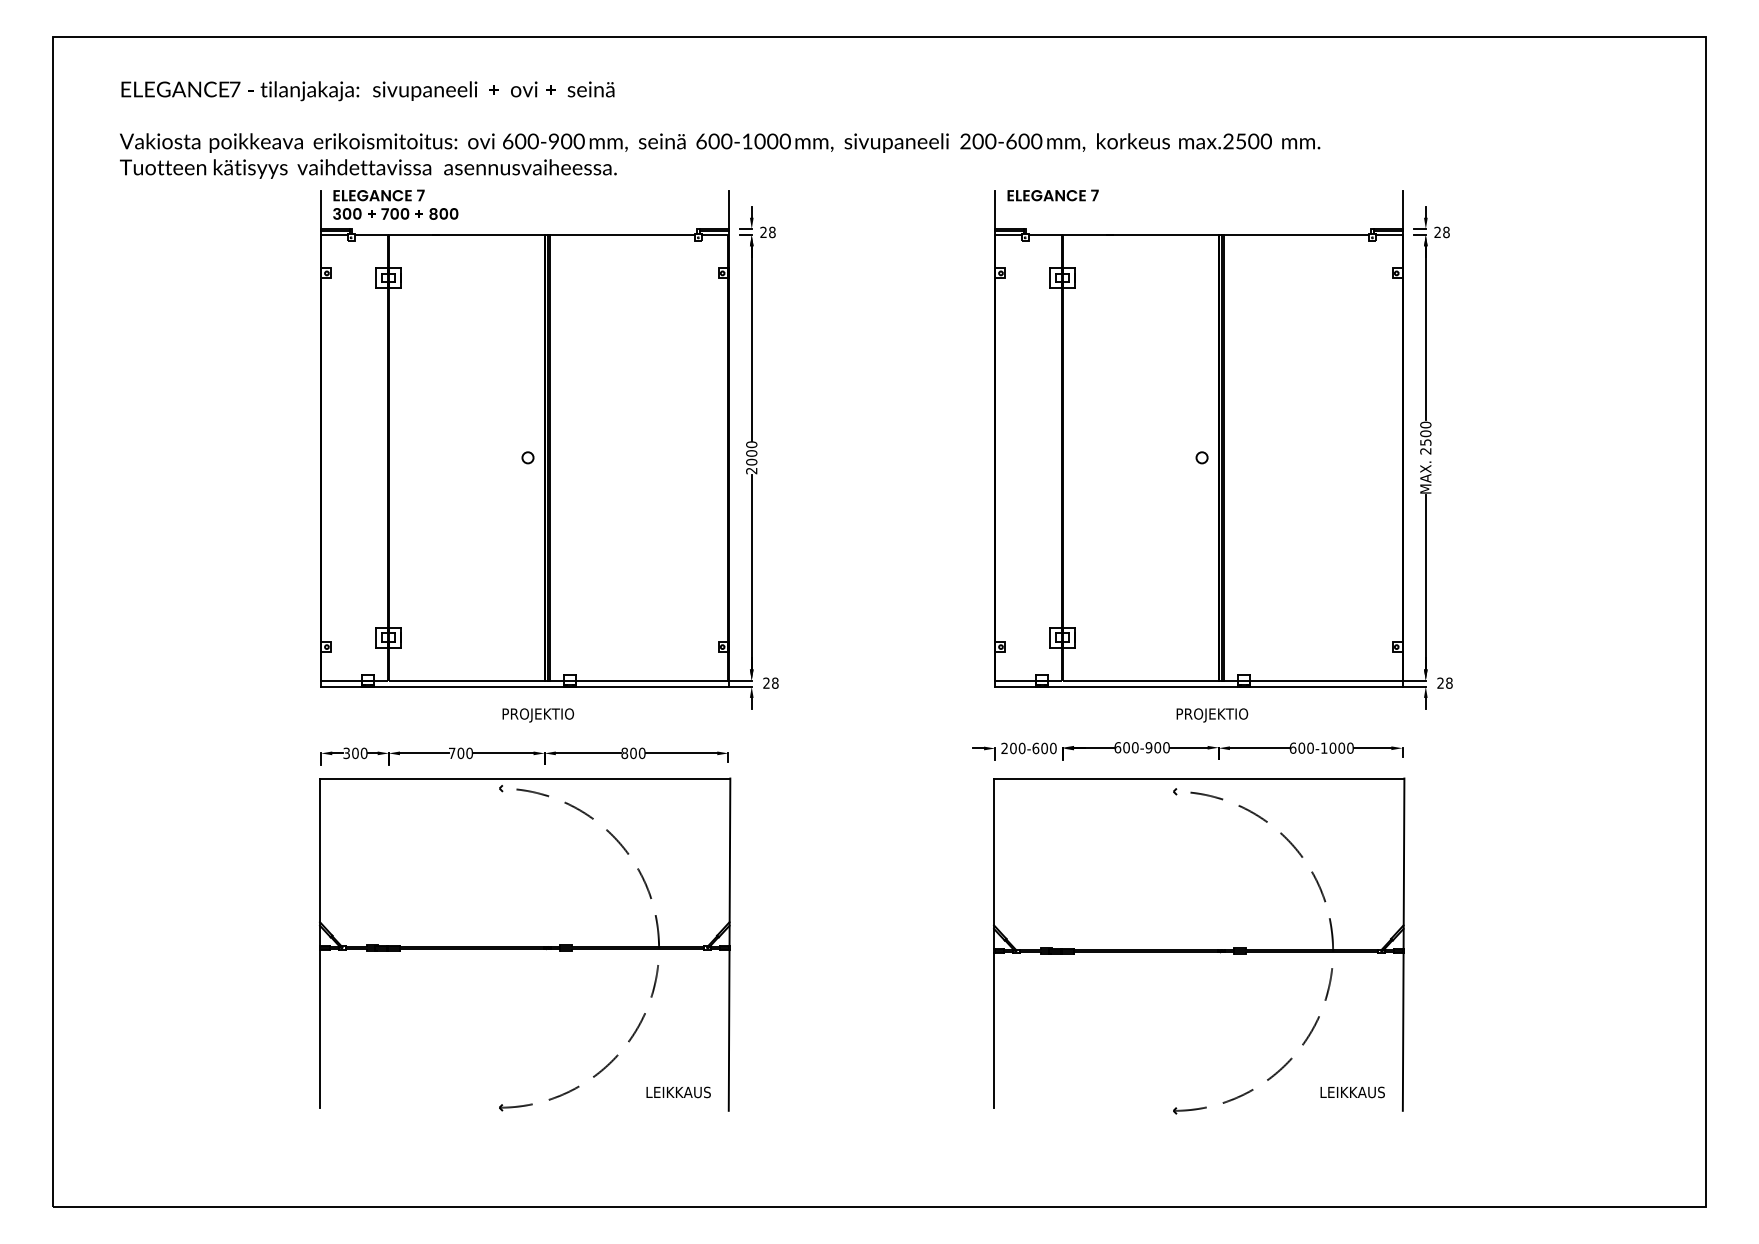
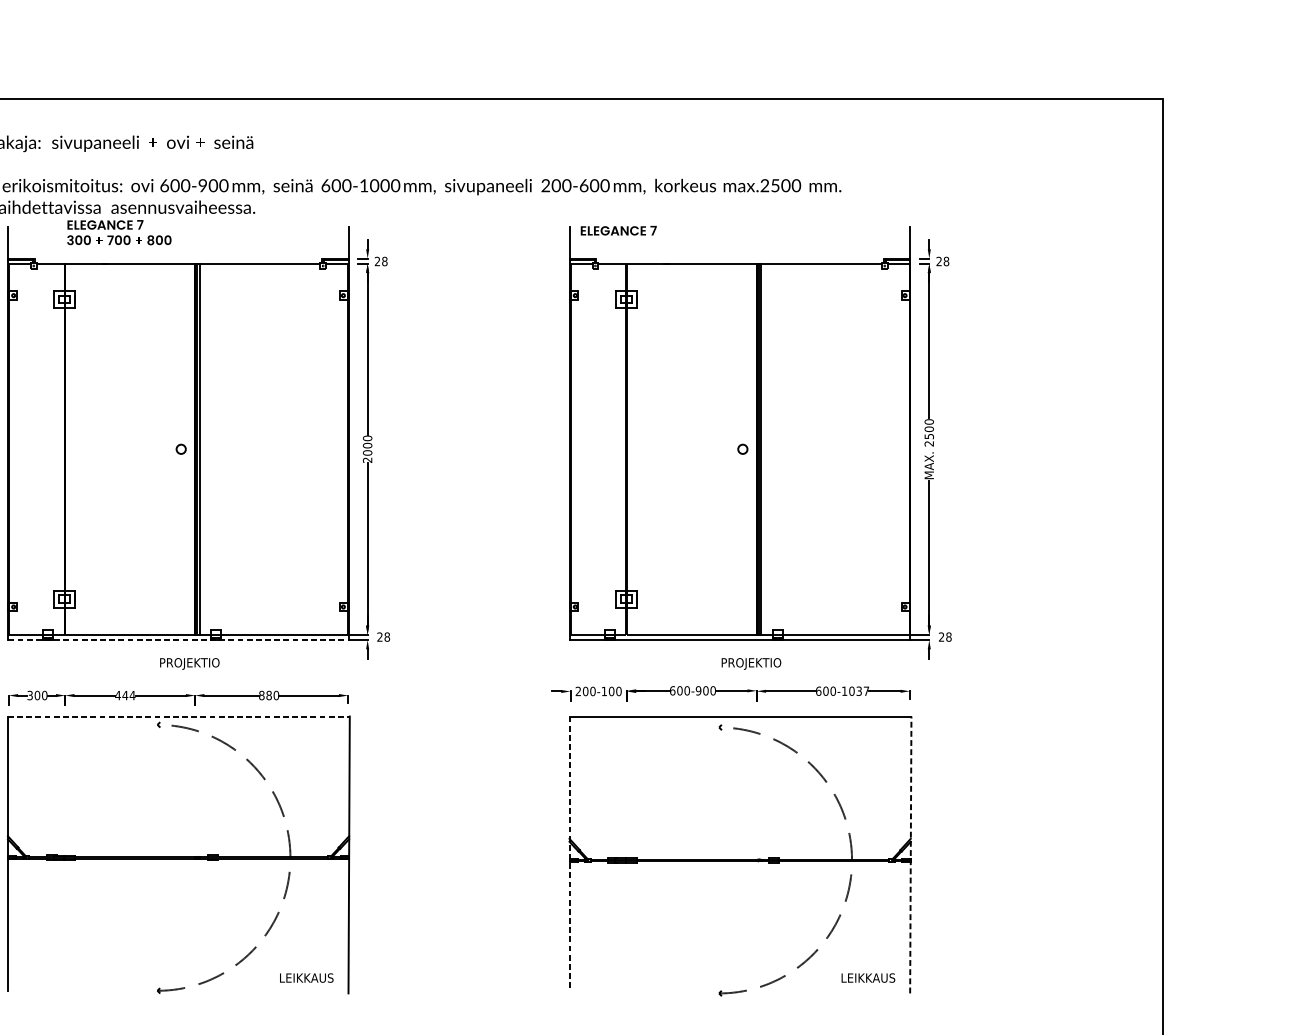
text: (395, 204) -> (119, 232), moved
line: (525, 686) -> (179, 639), solid -> dashed
text: (1345, 747) -> (862, 690), 600-1000 -> 600-1037
text: (1035, 748) -> (604, 691), 200-600 -> 200-100
text: (460, 753) -> (124, 695), 700 -> 444
text: (633, 753) -> (269, 695), 800 -> 880
line: (525, 778) -> (179, 716), solid -> dashed
line: (994, 943) -> (569, 853), solid -> dashed
line: (1403, 944) -> (910, 854), solid -> dashed

